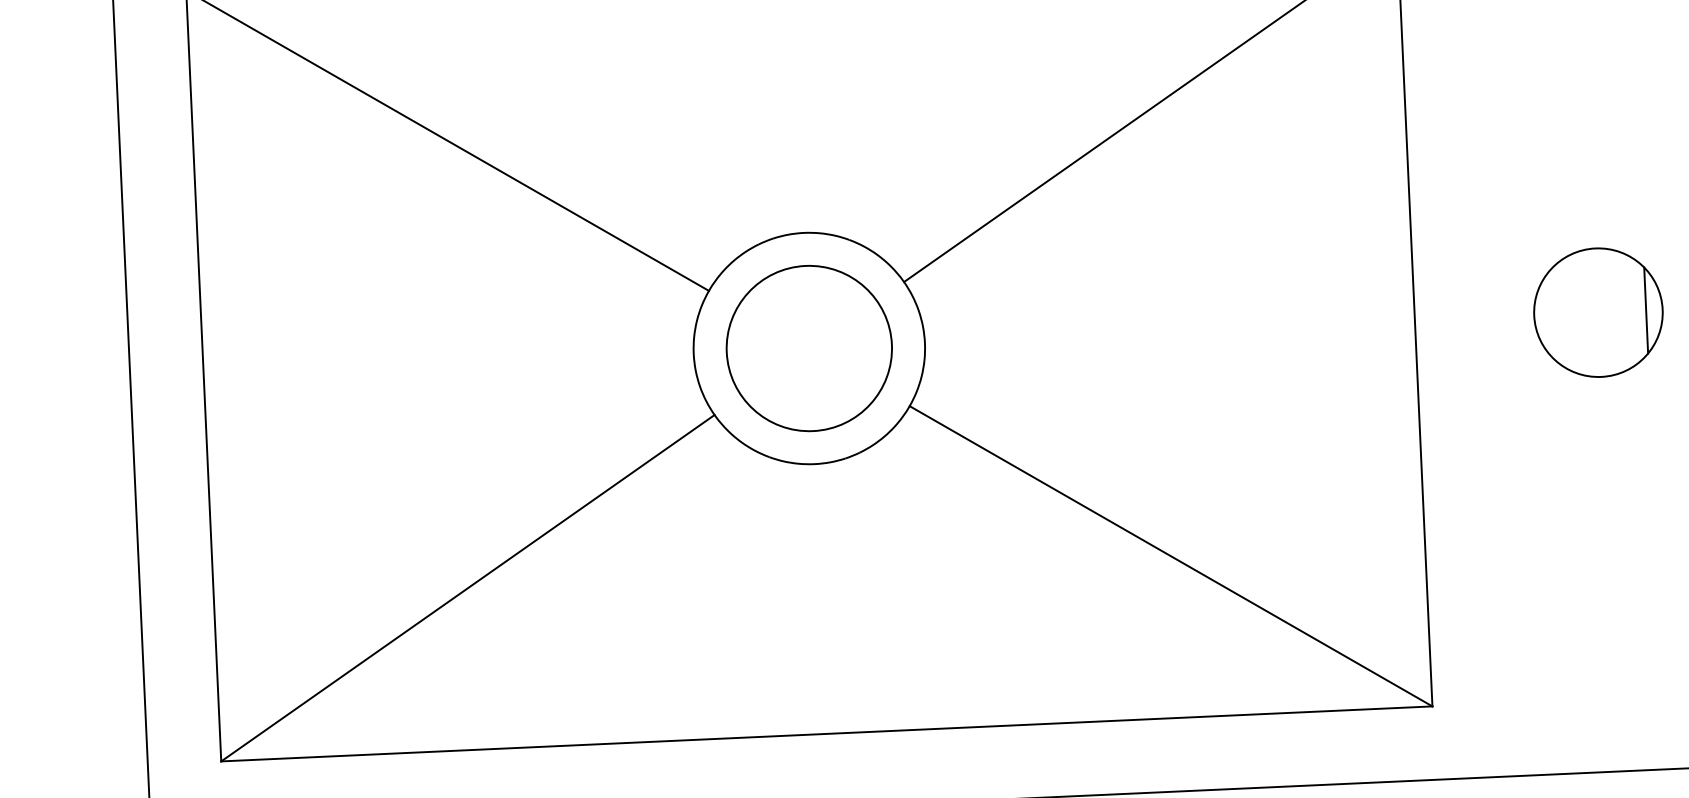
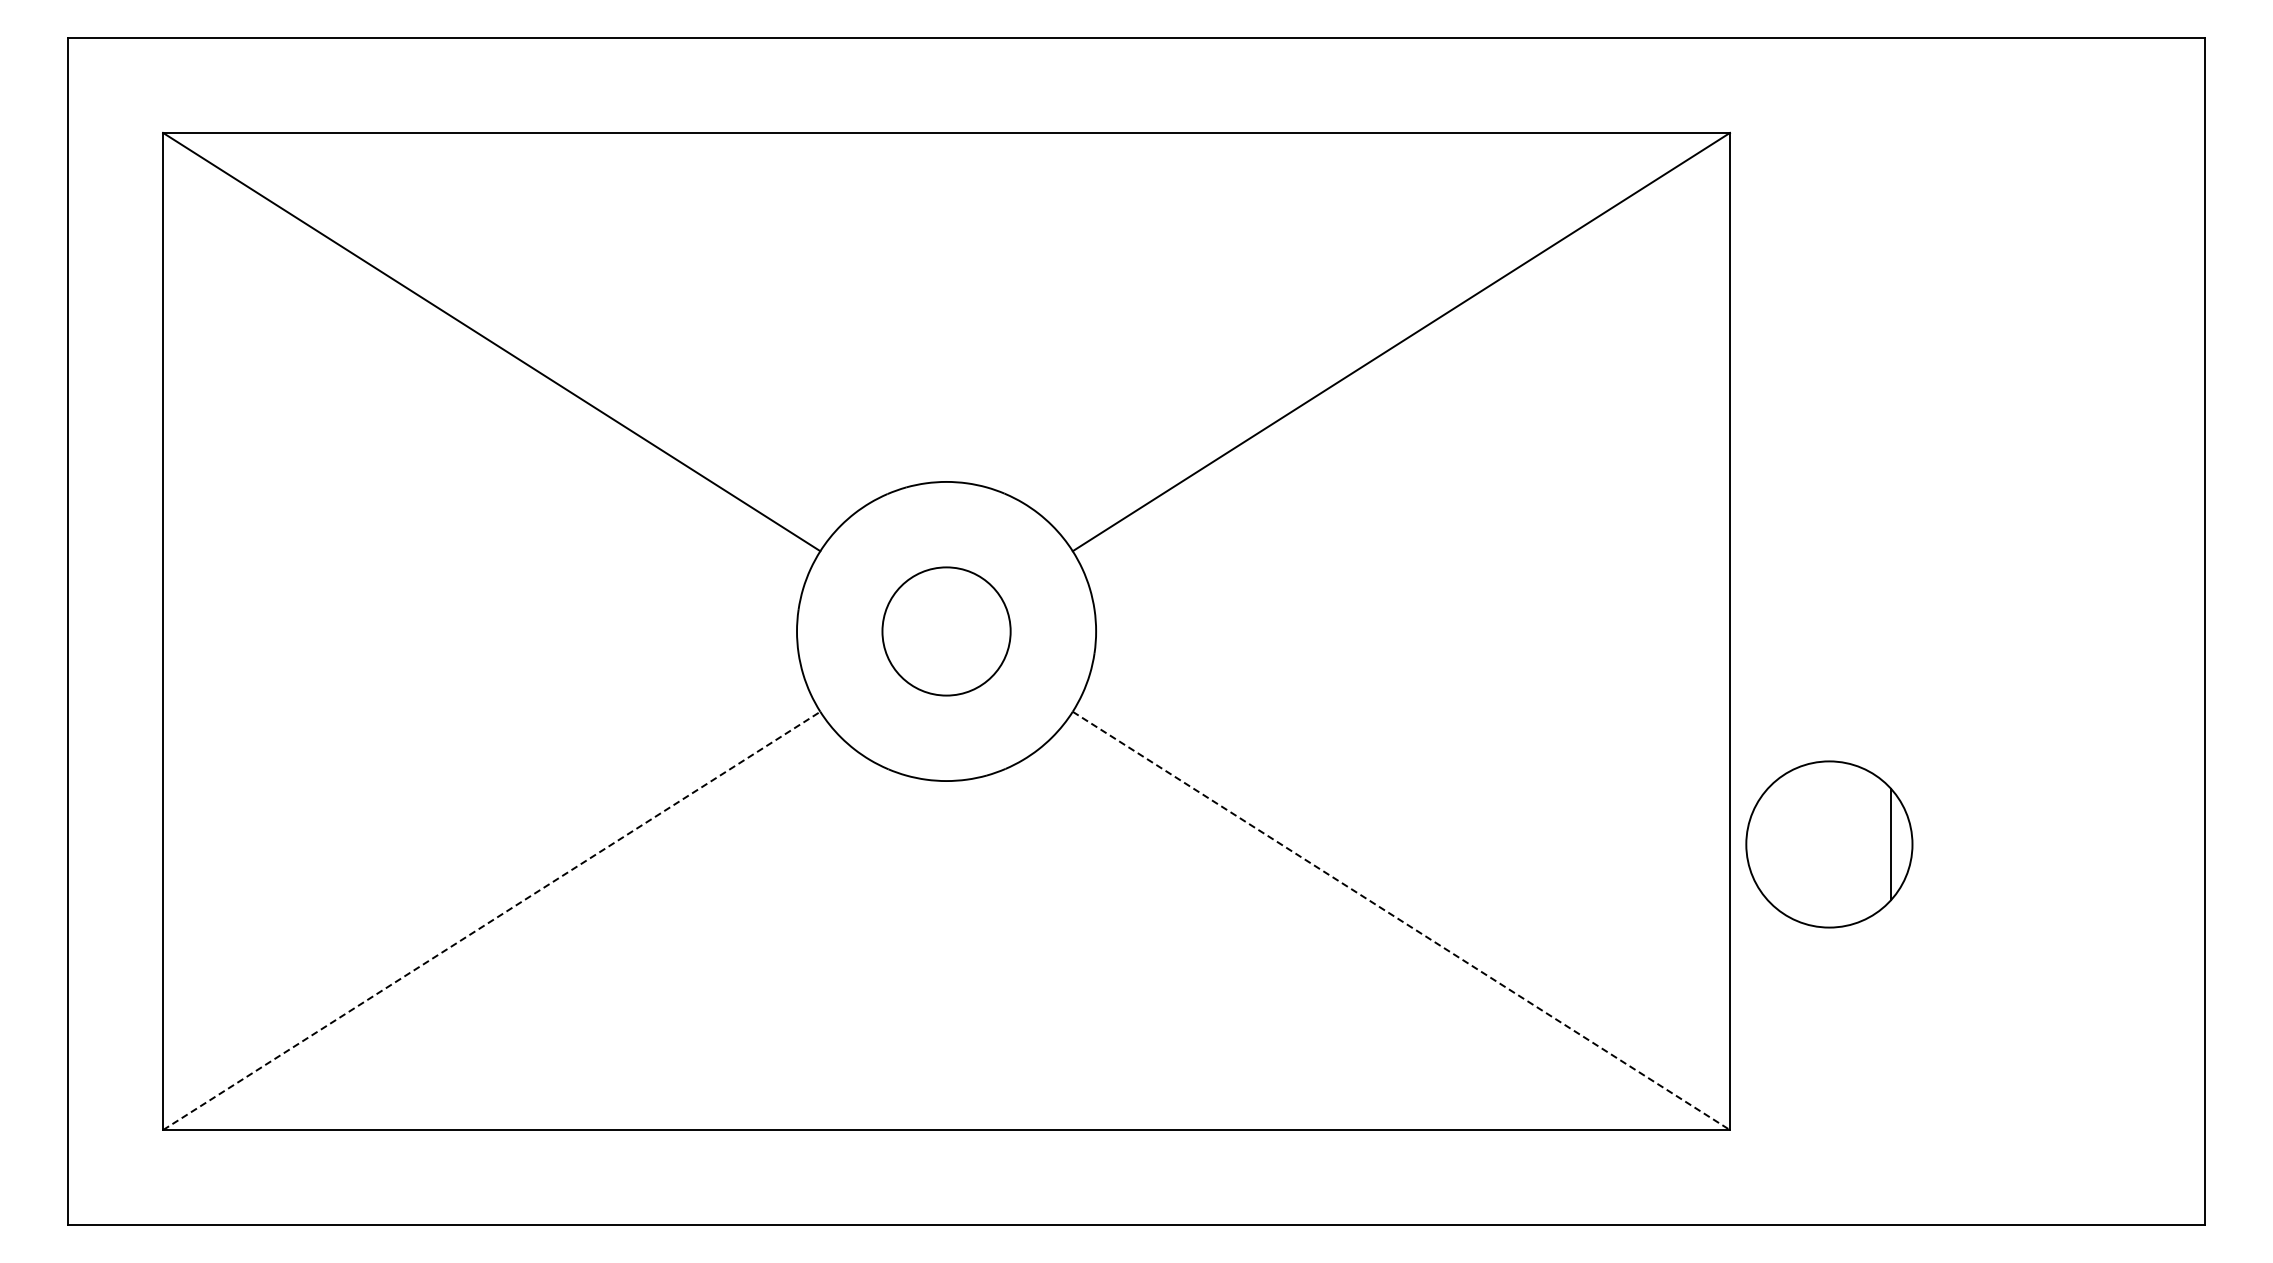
part: (1598, 312) -> (1829, 844), moved
circle: (809, 348) -> (946, 631), size x0.6
line: (1171, 555) -> (1401, 920), solid -> dashed
line: (467, 587) -> (491, 920), solid -> dashed

